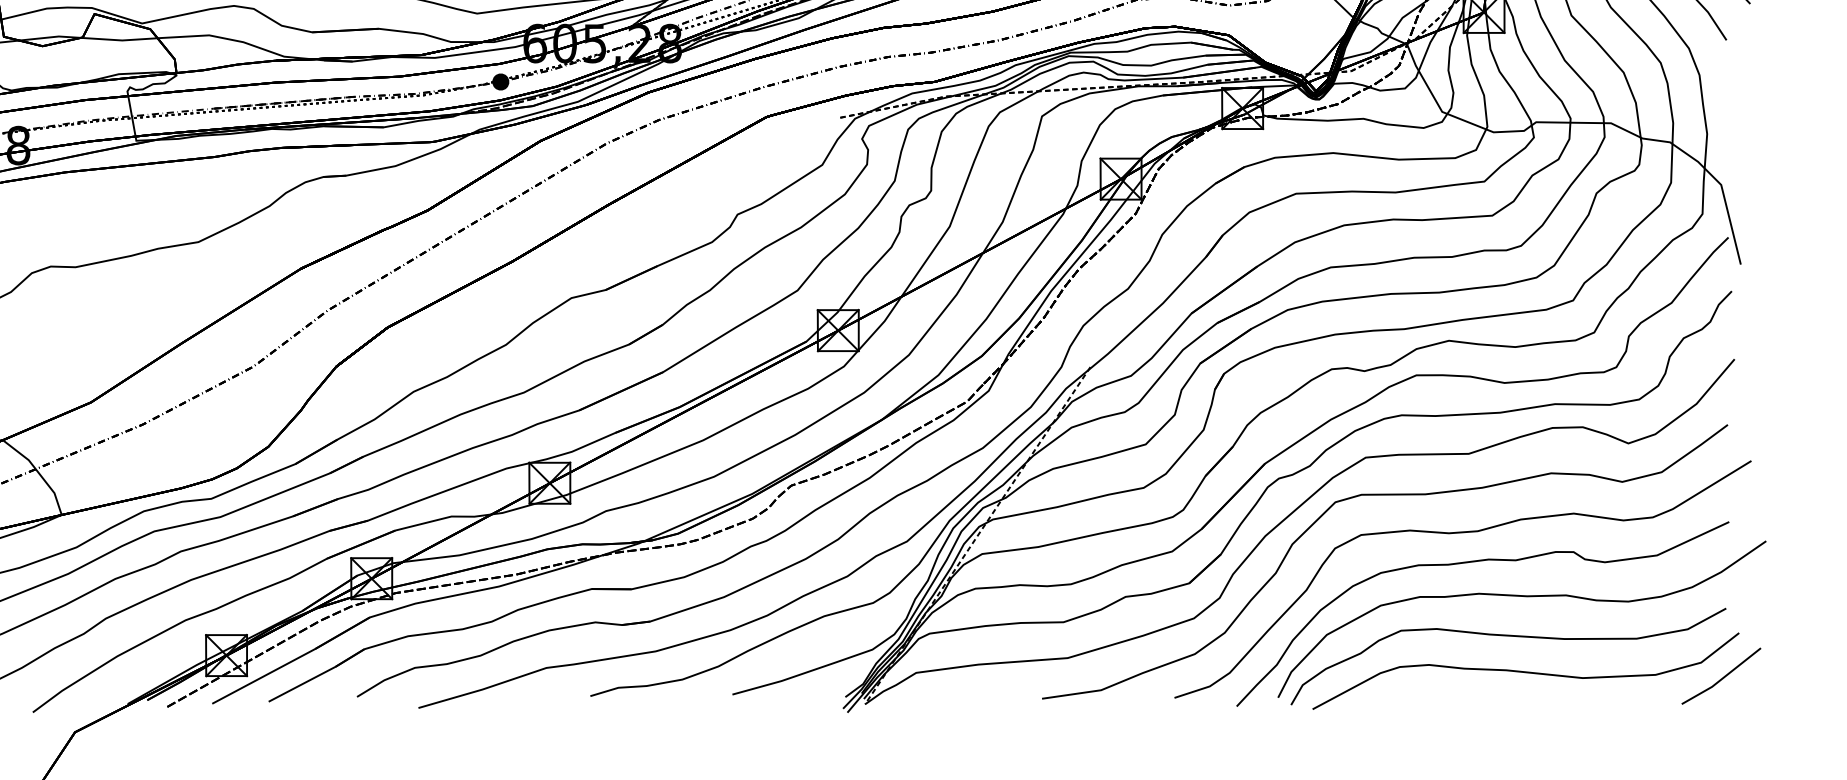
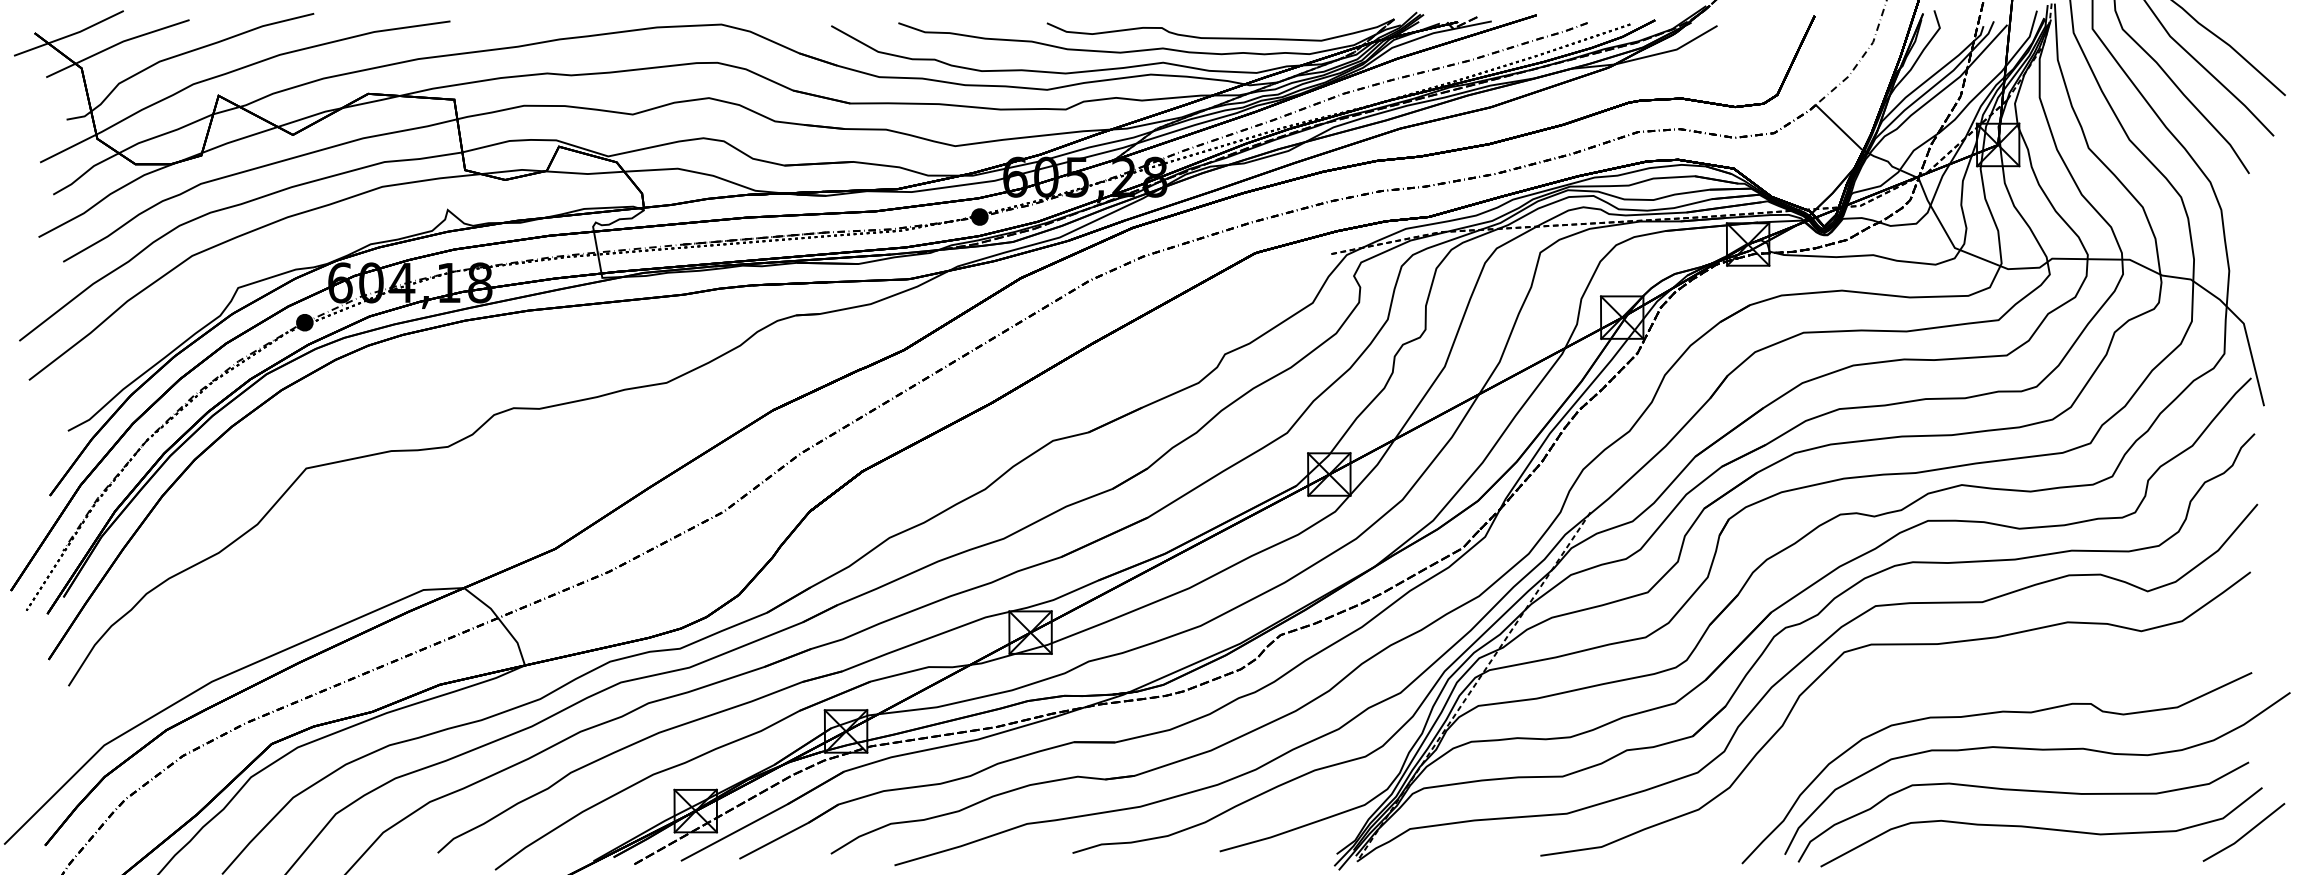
curve: (1463, 533) -> (1976, 684), removed

